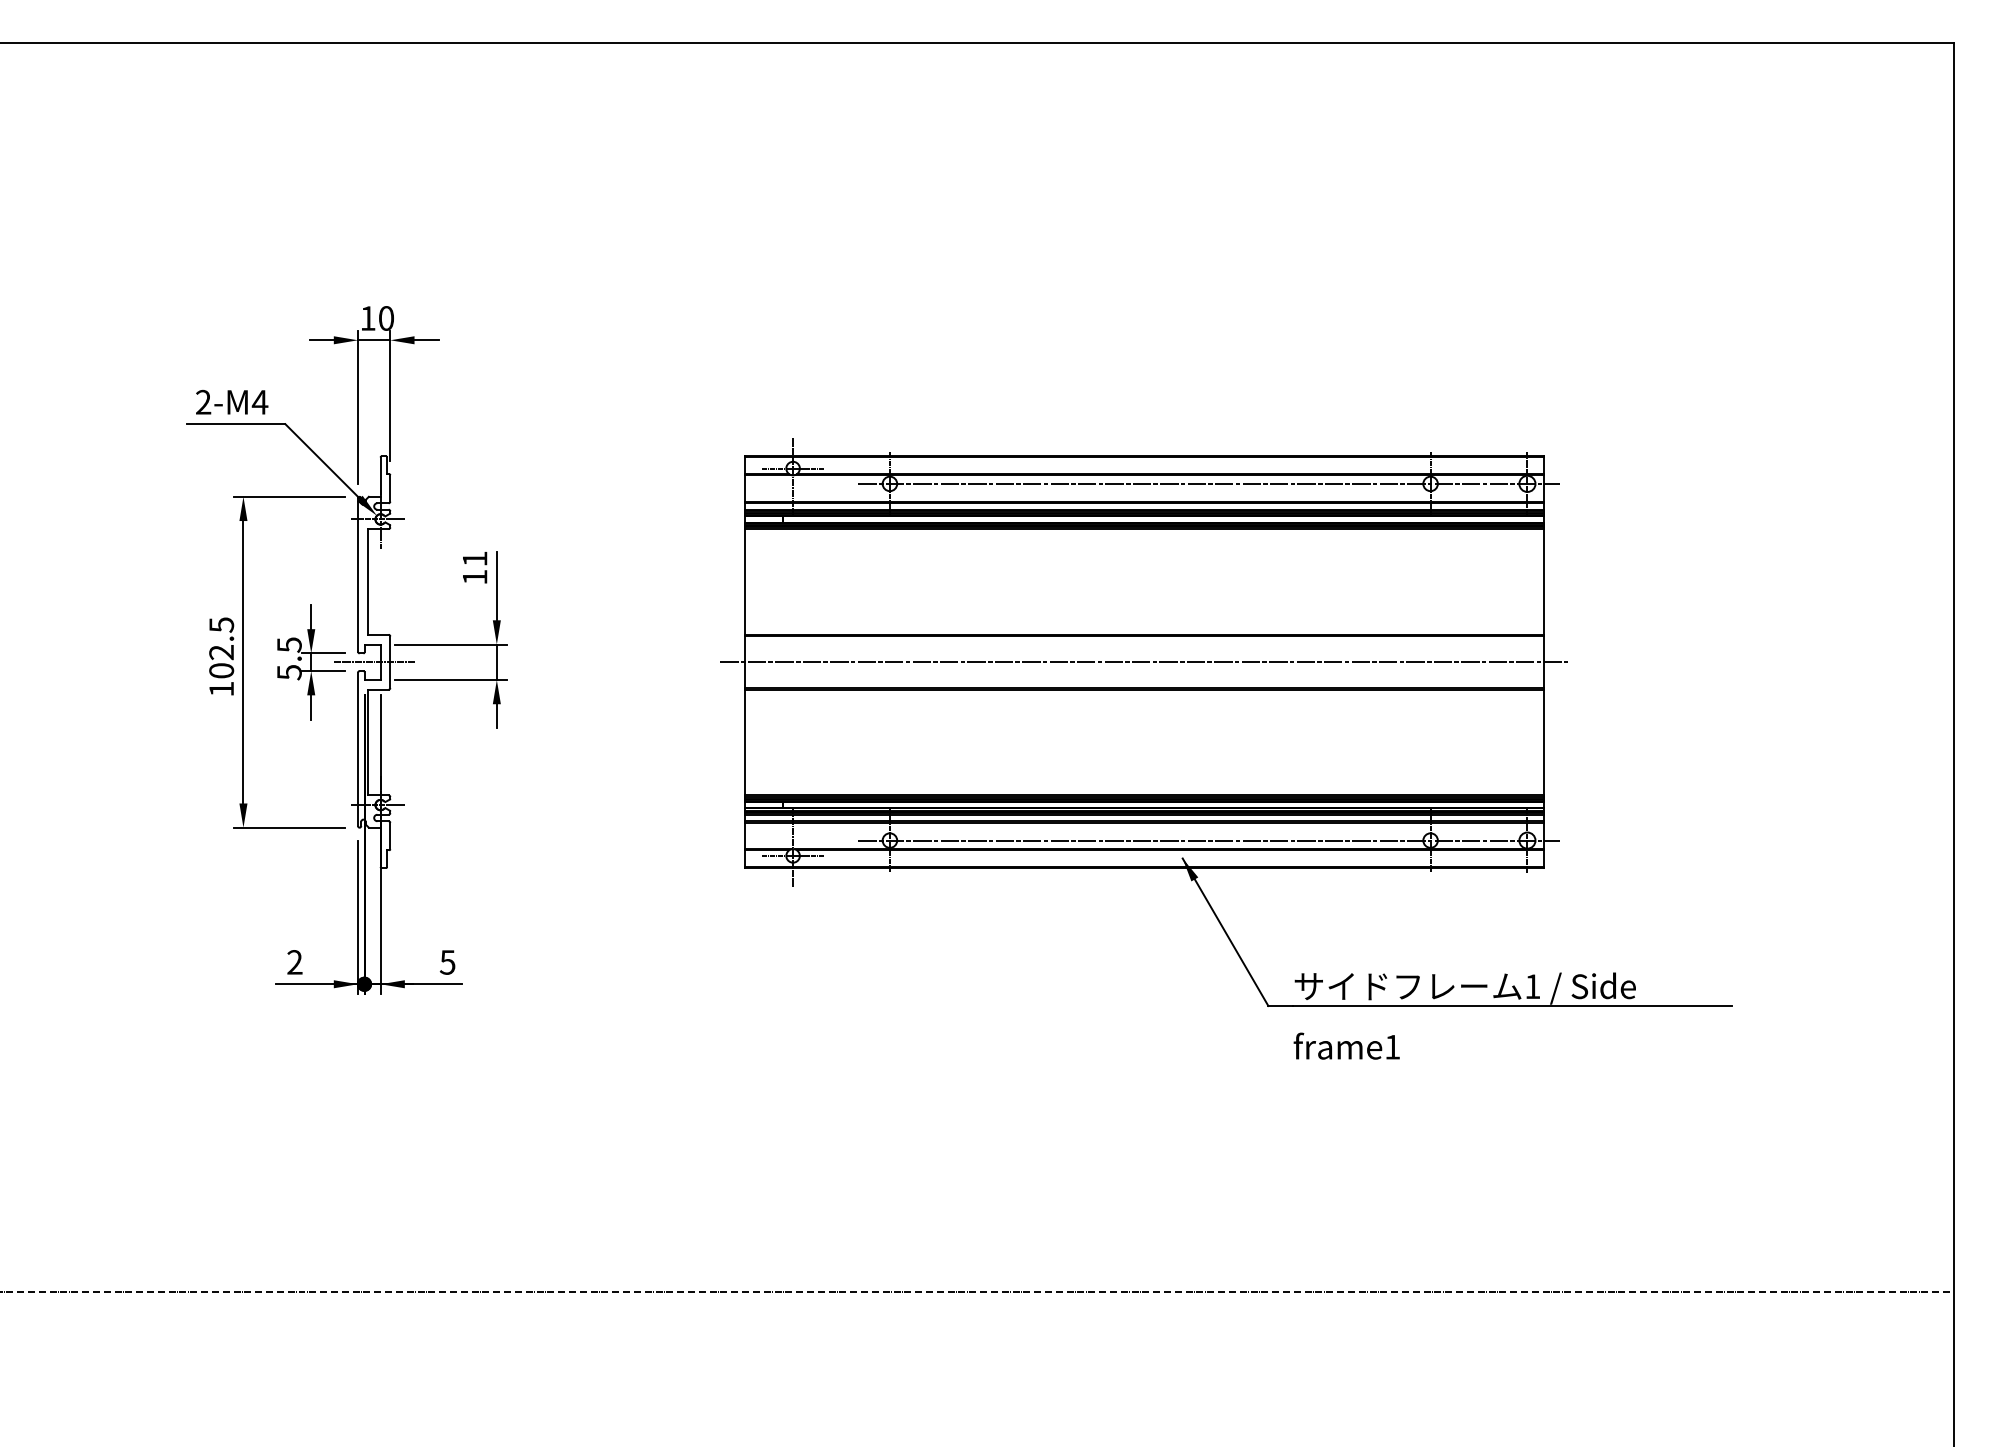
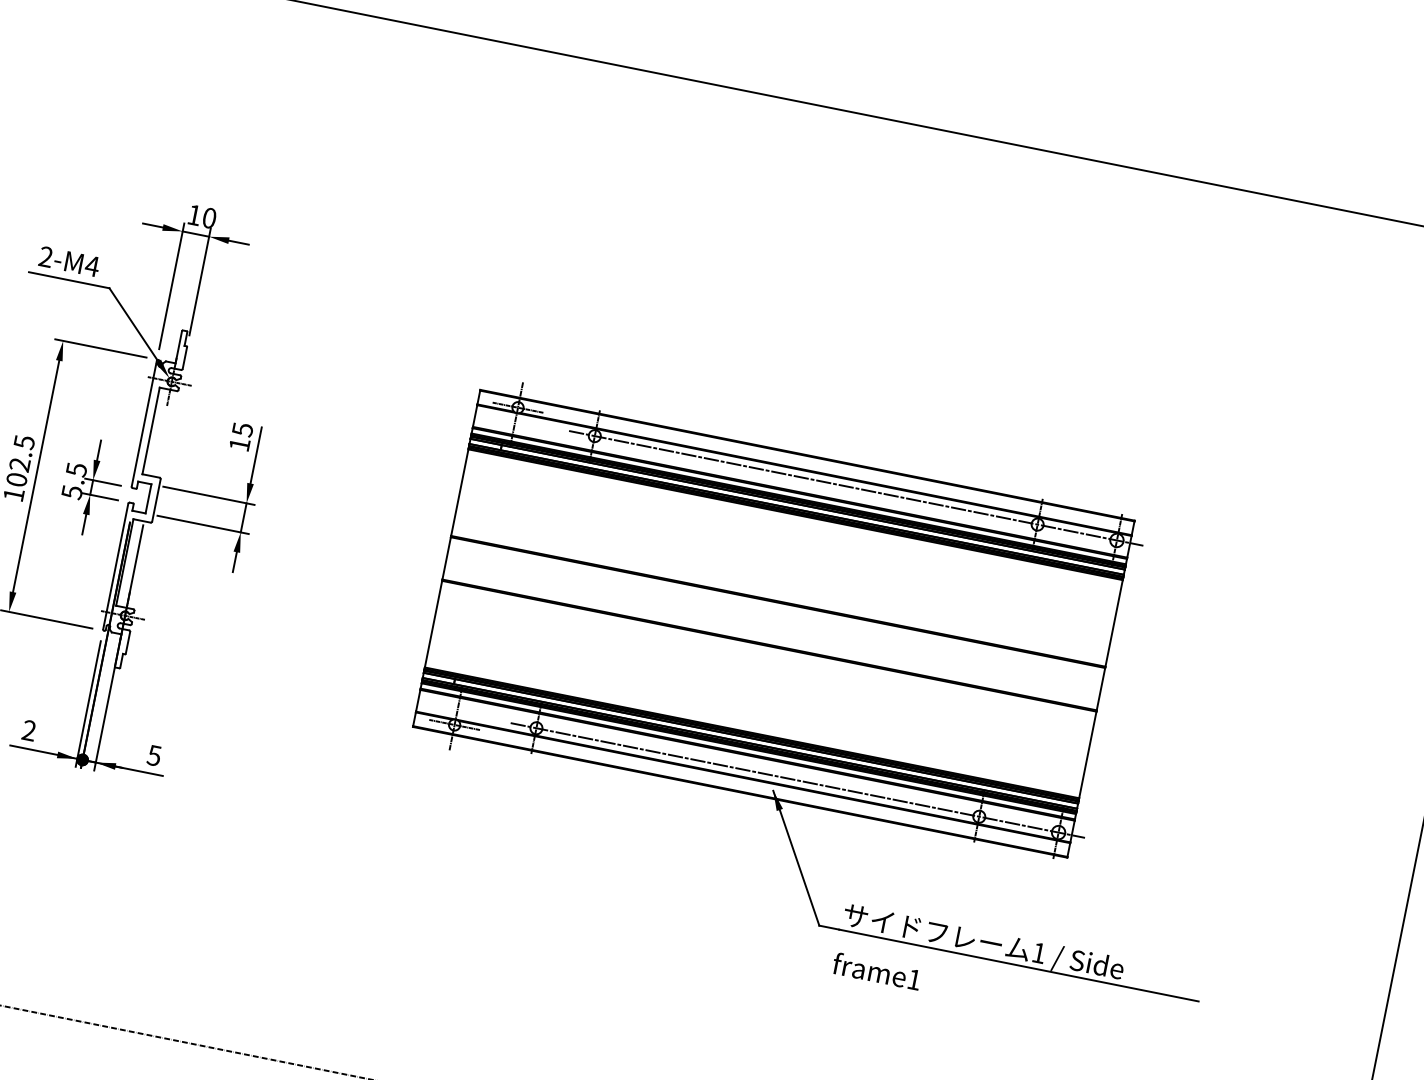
text: (475, 558) -> (243, 429), 11 -> 15
line: (373, 662) -> (142, 497), removed
line: (1143, 662) -> (773, 623), removed

